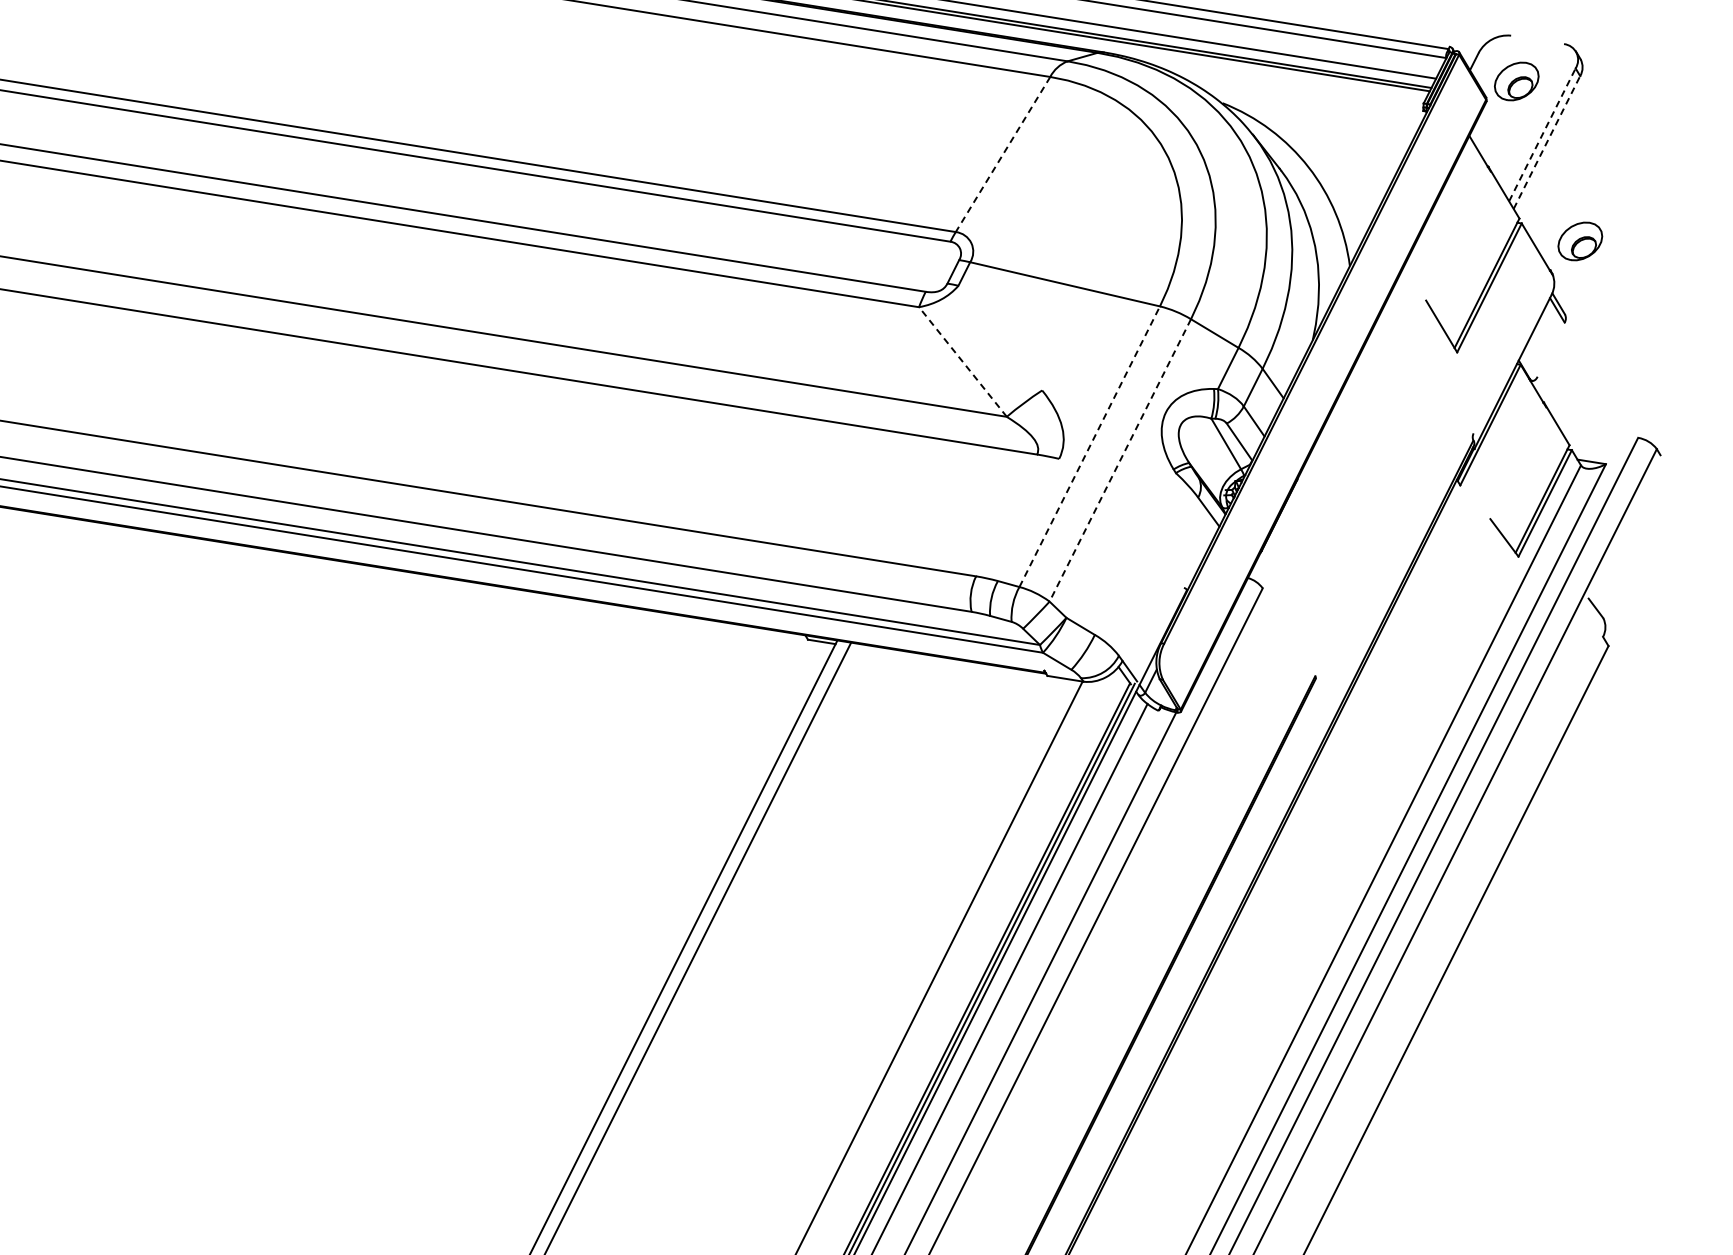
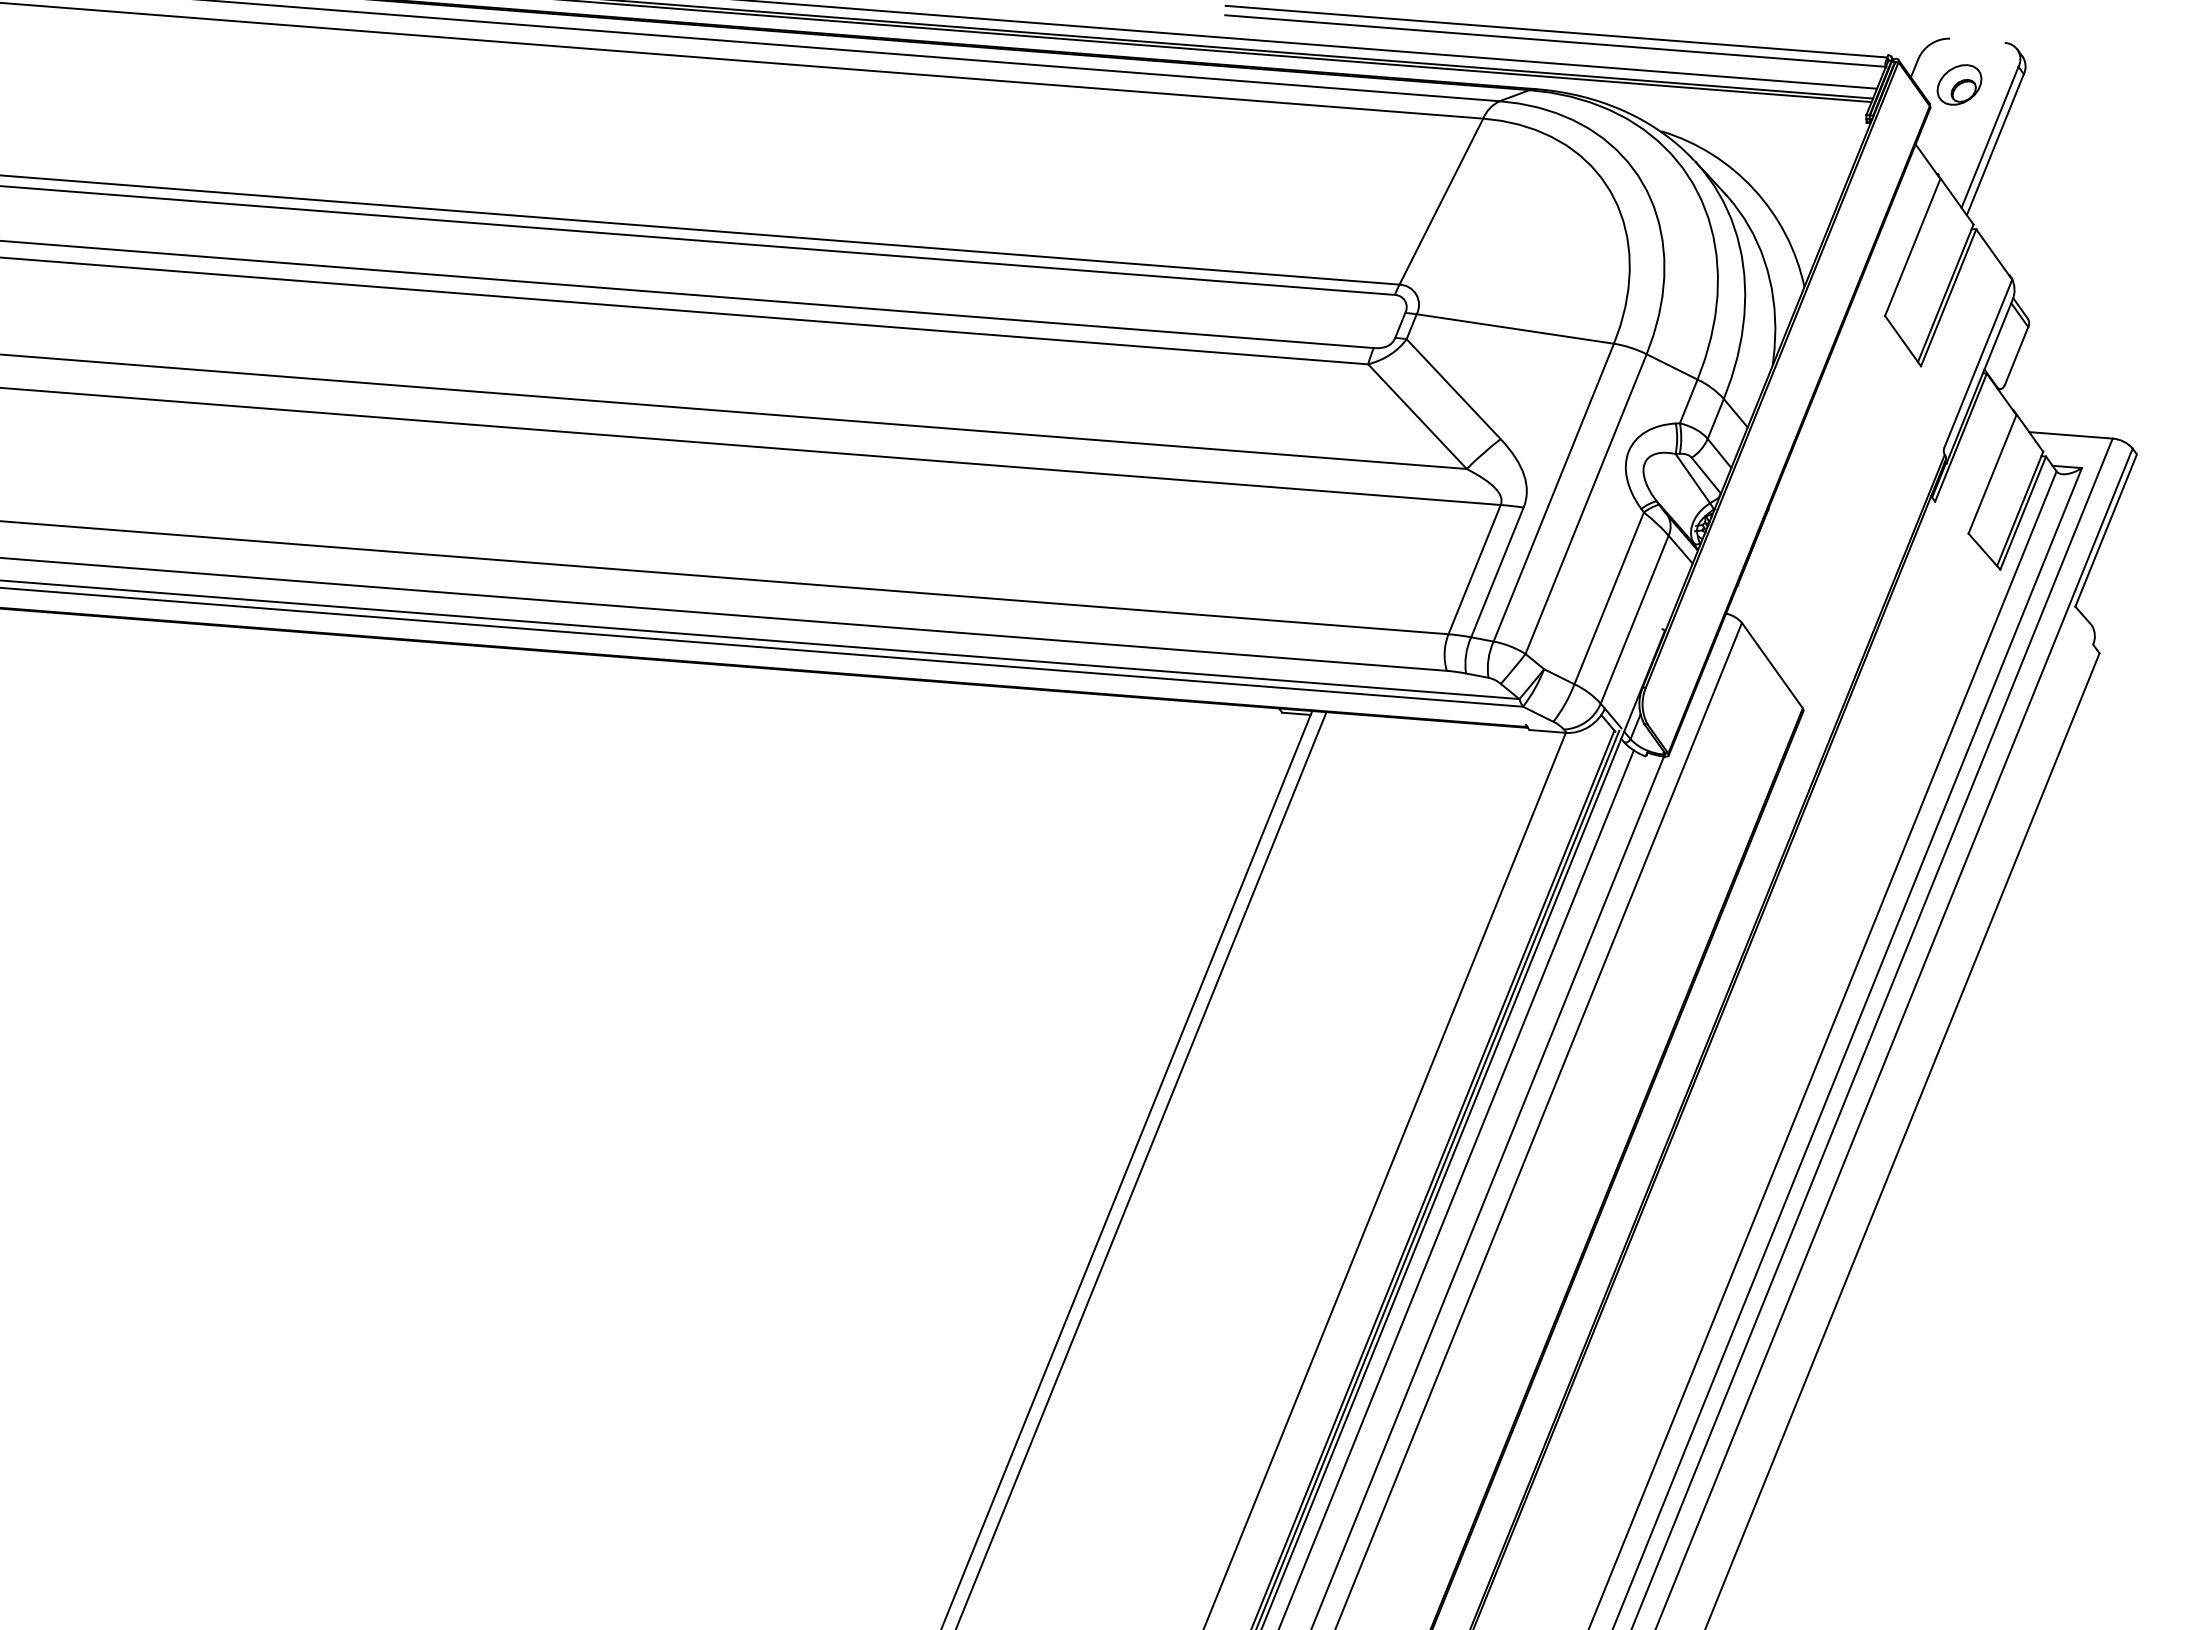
line: (1542, 134) -> (1990, 136), dashed -> solid
line: (1547, 142) -> (1995, 144), dashed -> solid
line: (1003, 154) -> (1441, 201), dashed -> solid
line: (1458, 236) -> (1912, 247), added
part: (1580, 241) -> (2037, 242), removed
line: (1000, 338) -> (1453, 389), added
line: (1551, 349) -> (2016, 355), added
line: (1513, 354) -> (1978, 363), added
line: (962, 361) -> (1417, 416), dashed -> solid
line: (1597, 431) -> (2070, 435), added
line: (1089, 446) -> (1553, 492), dashed -> solid
line: (1120, 460) -> (1586, 504), dashed -> solid
line: (1518, 463) -> (1992, 474), added
line: (1006, 515) -> (1474, 569), added
line: (1028, 520) -> (1497, 572), added
line: (1623, 526) -> (2105, 530), added
line: (1134, 554) -> (1608, 598), added
line: (1158, 576) -> (1634, 619), added
line: (1288, 632) -> (1771, 665), added

